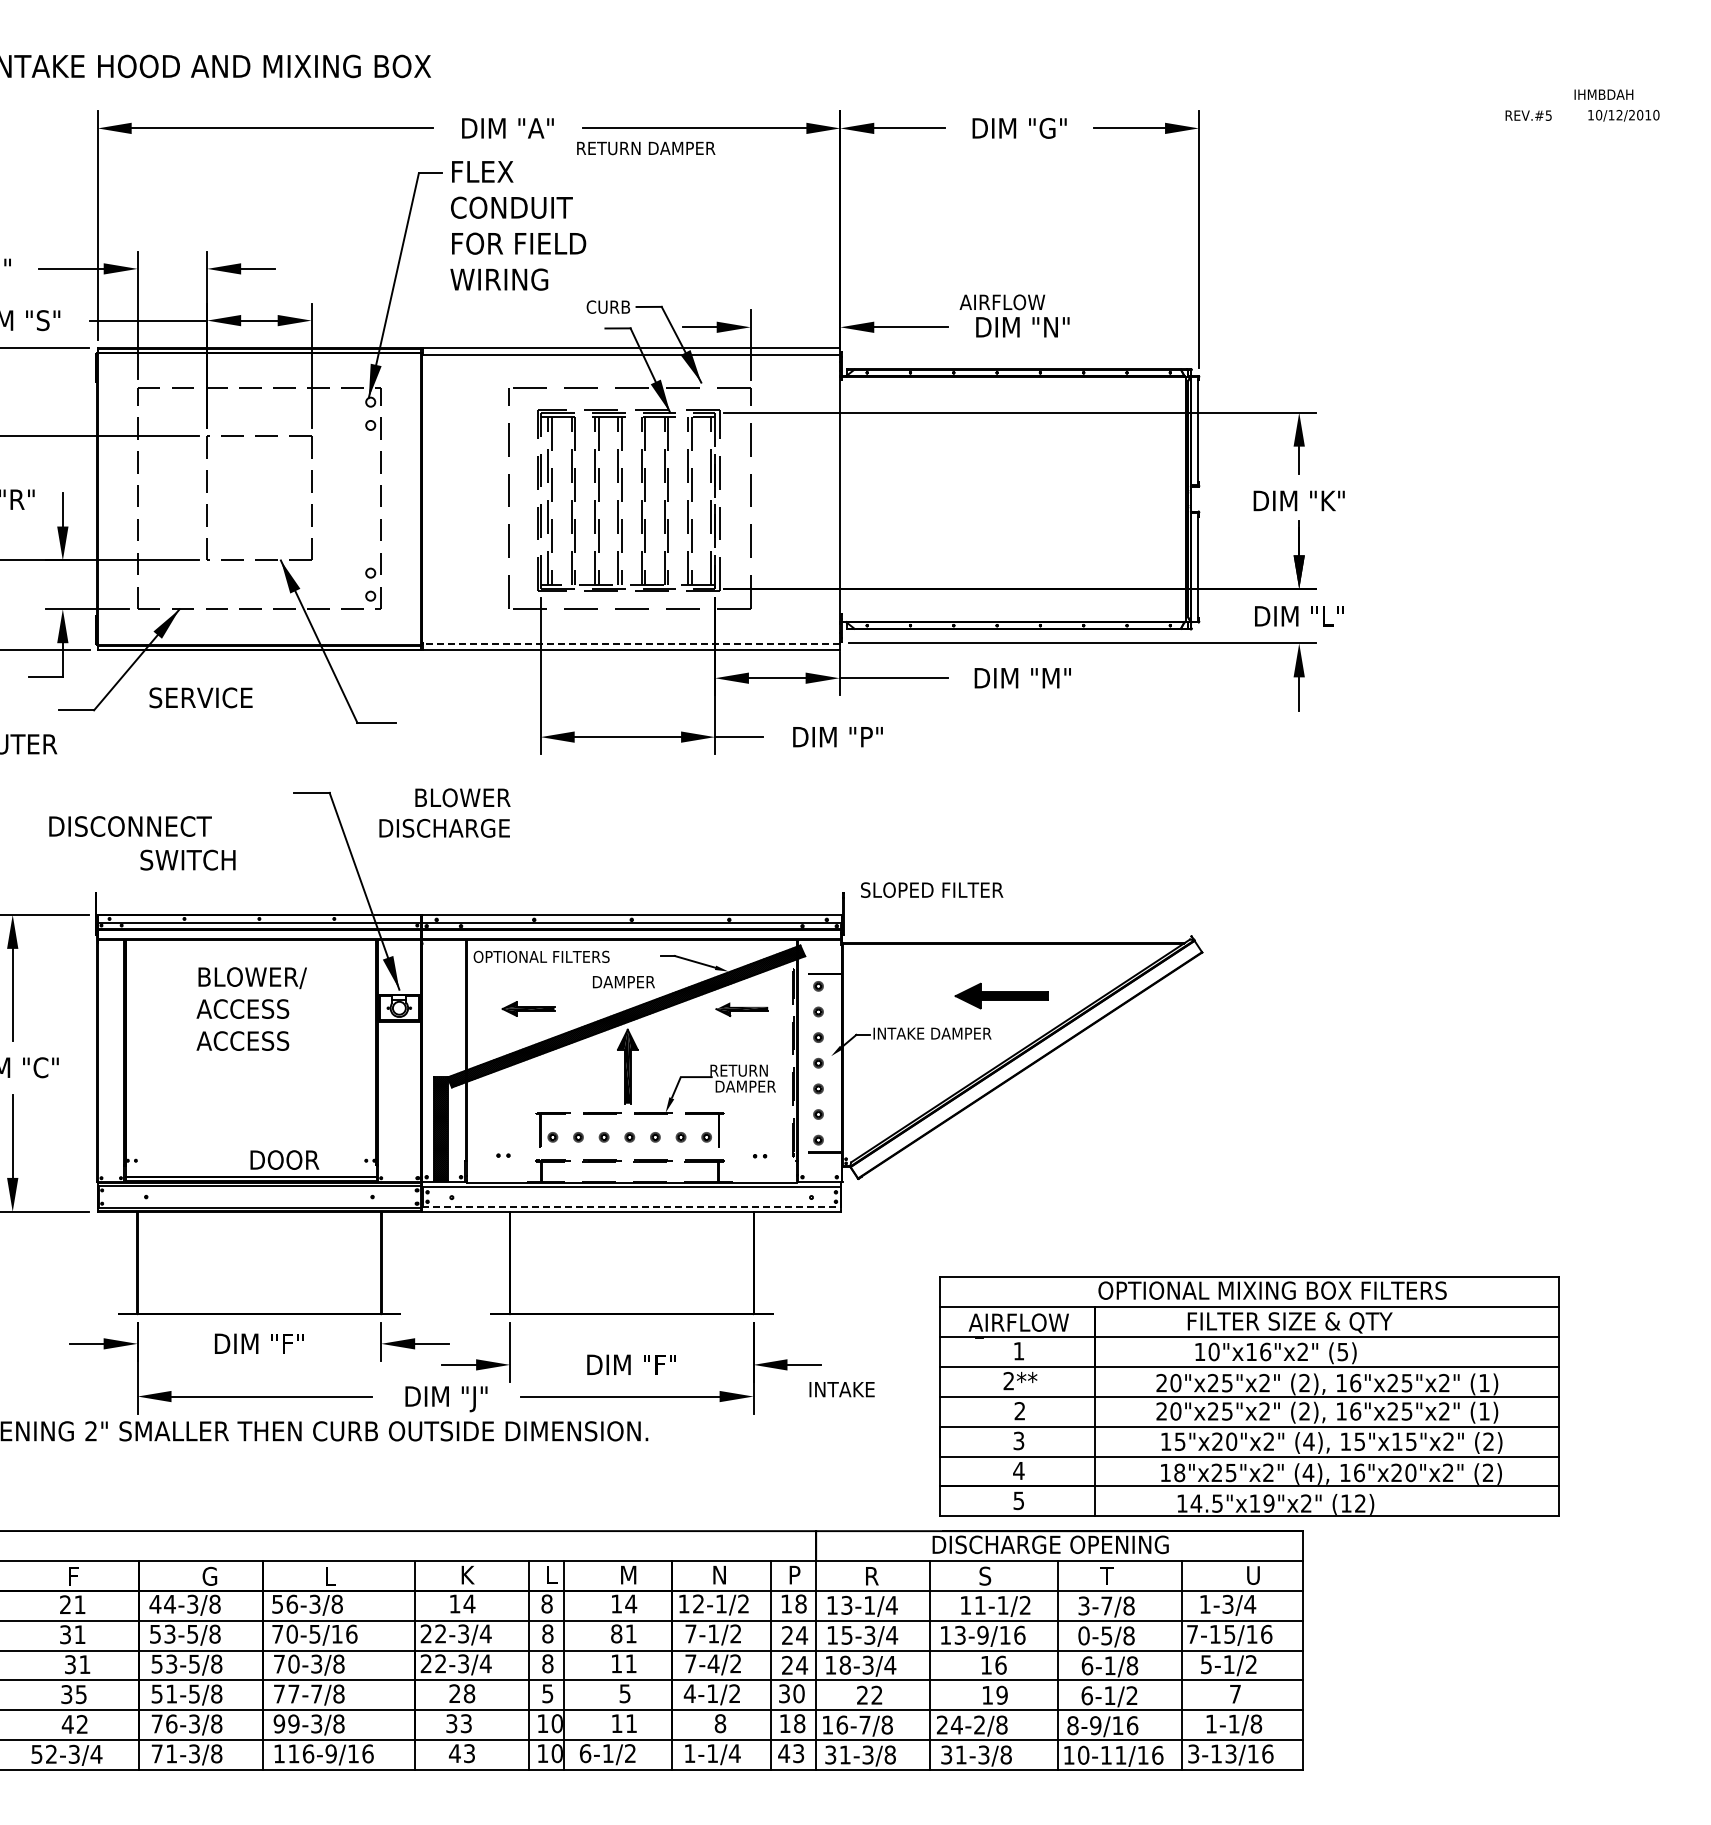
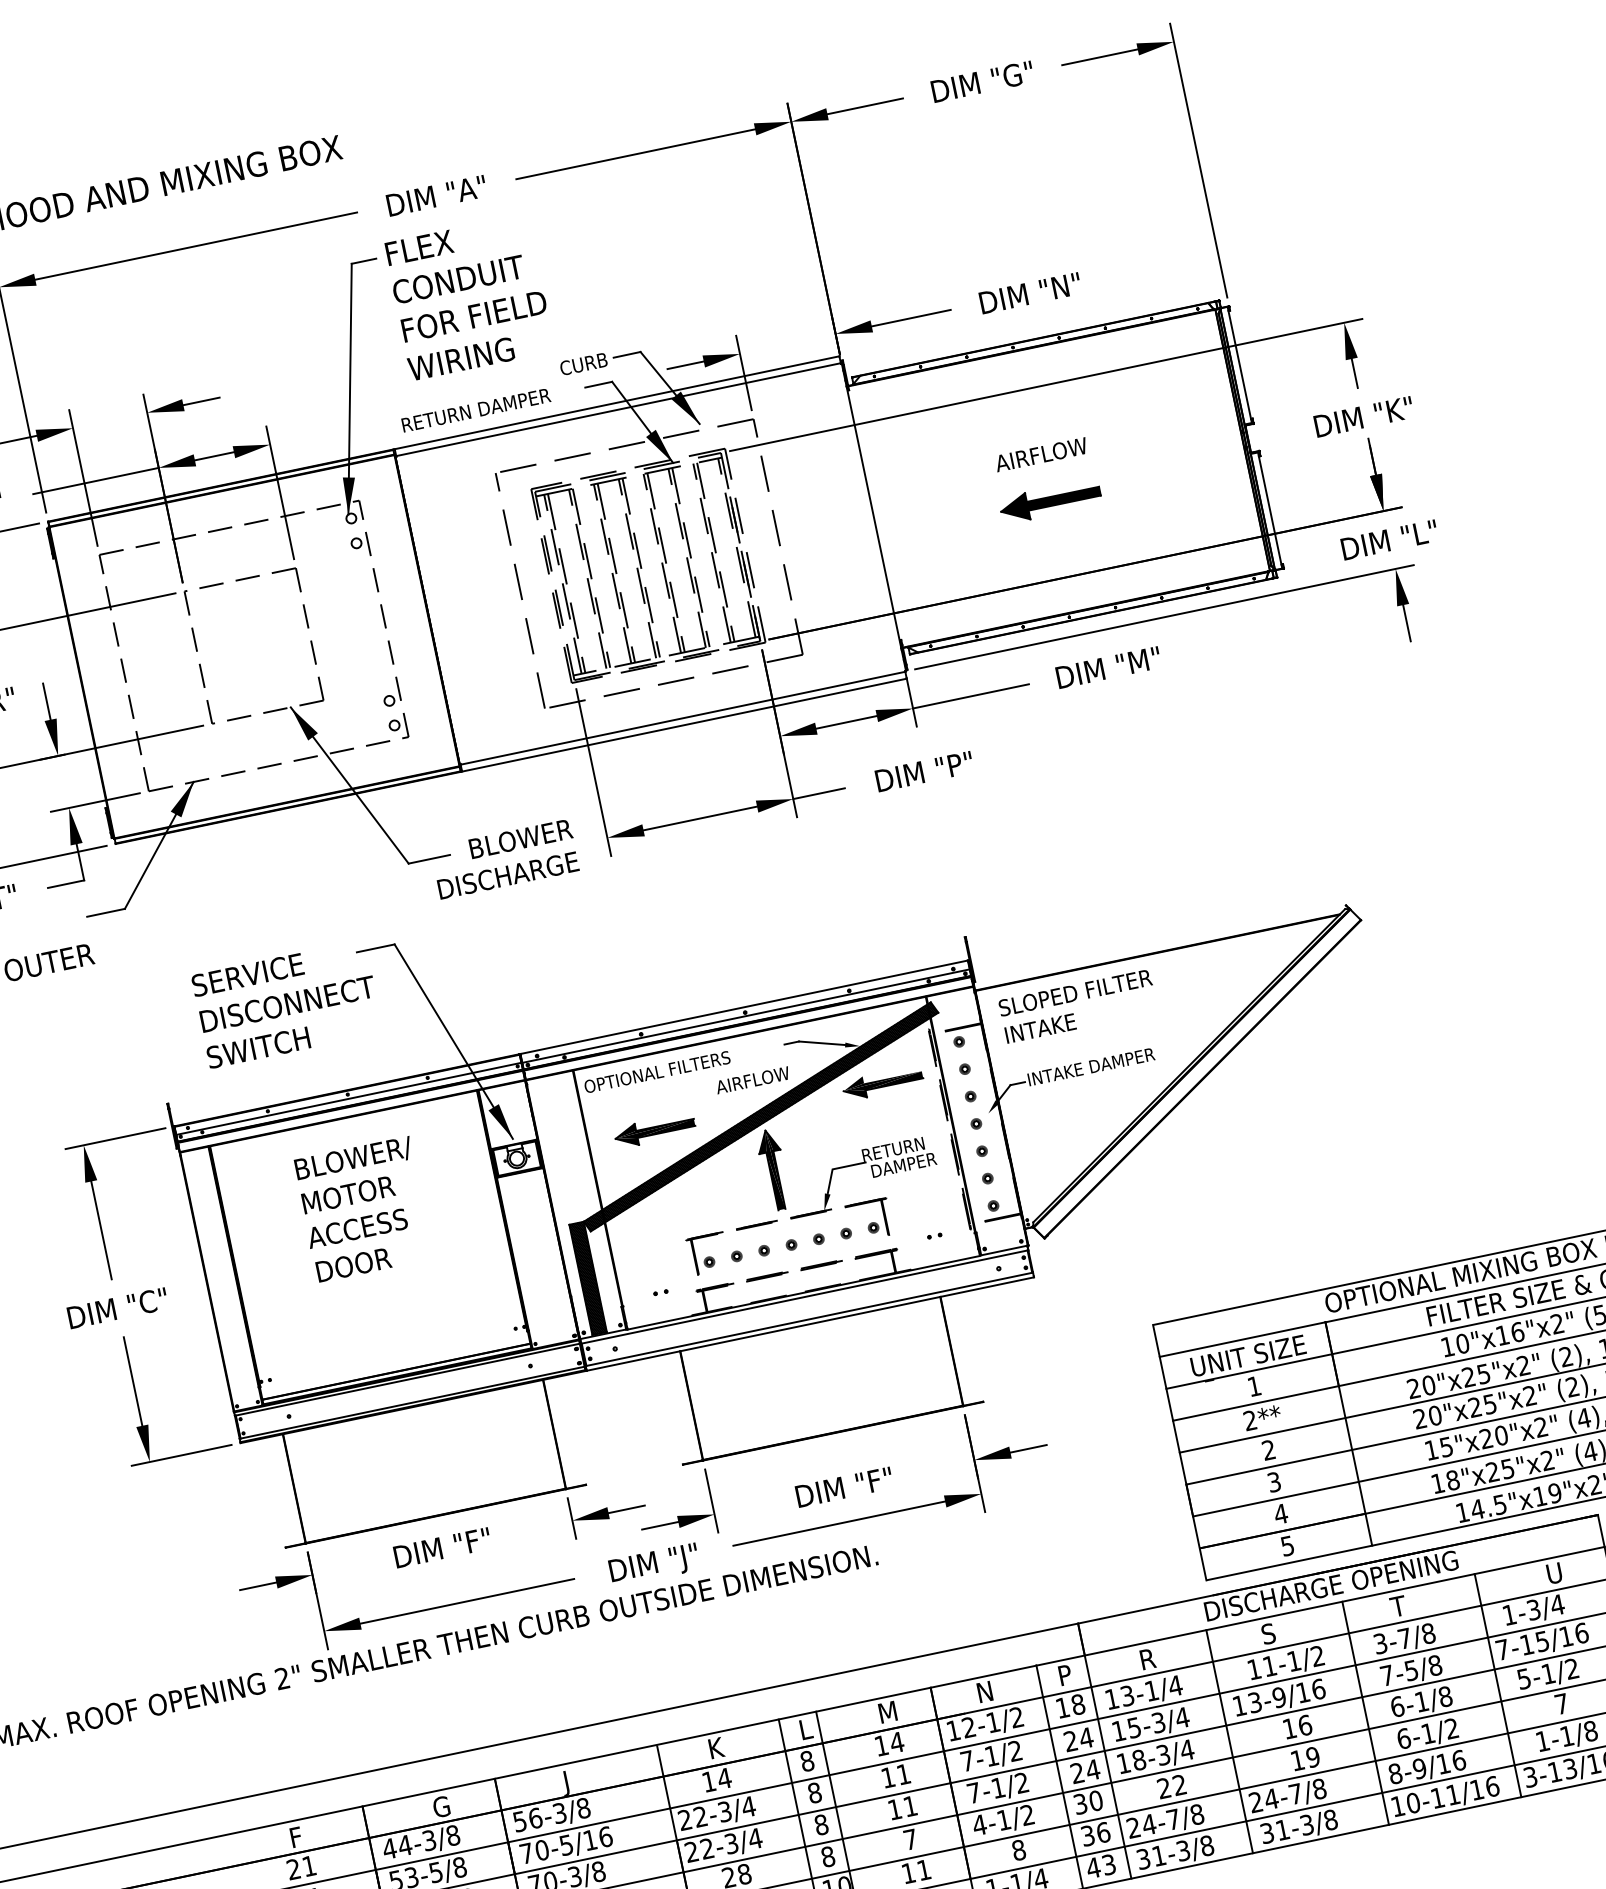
text: (646, 148) -> (476, 410), moved
text: (1002, 302) -> (1041, 454), moved
line: (630, 643) -> (682, 718), dashed -> solid
text: (200, 697) -> (247, 974), moved
text: (444, 812) -> (504, 858), moved
text: (130, 826) -> (287, 1004), moved
text: (932, 889) -> (1075, 992), moved
text: (625, 981) -> (752, 1079), DAMPER -> AIRFLOW
part: (1001, 995) -> (1049, 500), moved
text: (242, 1008) -> (349, 1193), ACCESS -> MOTOR
part: (528, 1008) -> (654, 1130), size x1.43
part: (741, 1009) -> (882, 1083), size x1.43
text: (284, 1159) -> (353, 1264), moved
line: (631, 1207) -> (809, 1319), dashed -> solid
text: (1019, 1322) -> (1248, 1355), AIRFLOW -> UNIT SIZE
text: (841, 1389) -> (1039, 1028), moved
text: (328, 1578) -> (568, 1782), L -> J
text: (616, 1633) -> (887, 1777), 81 -> 11
text: (1083, 1635) -> (1386, 1675), 0-5/8 -> 7-5/8
text: (713, 1663) -> (998, 1787), 7-4/2 -> 7-1/2
text: (547, 1693) -> (827, 1856), 5 -> 8
text: (624, 1693) -> (909, 1839), 5 -> 7
text: (792, 1723) -> (1095, 1834), 18 -> 36
text: (835, 1724) -> (1141, 1825), 16-7/8 -> 24-7/8
text: (979, 1724) -> (1295, 1793), 24-2/8 -> 24-7/8

